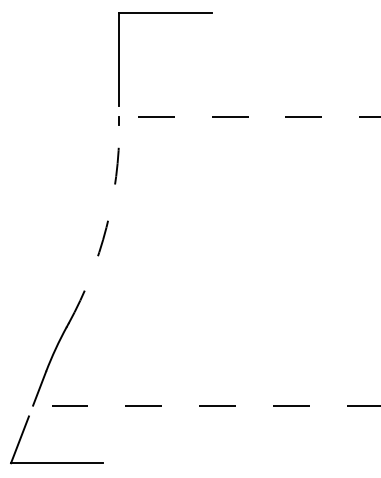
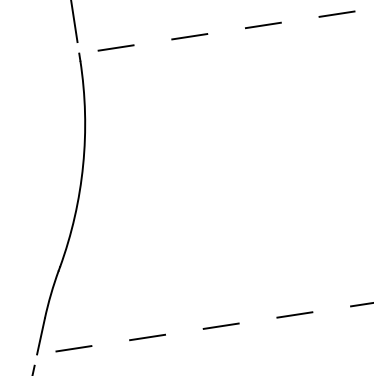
arc: (106, 227) -> (83, 165), dashed -> solid

